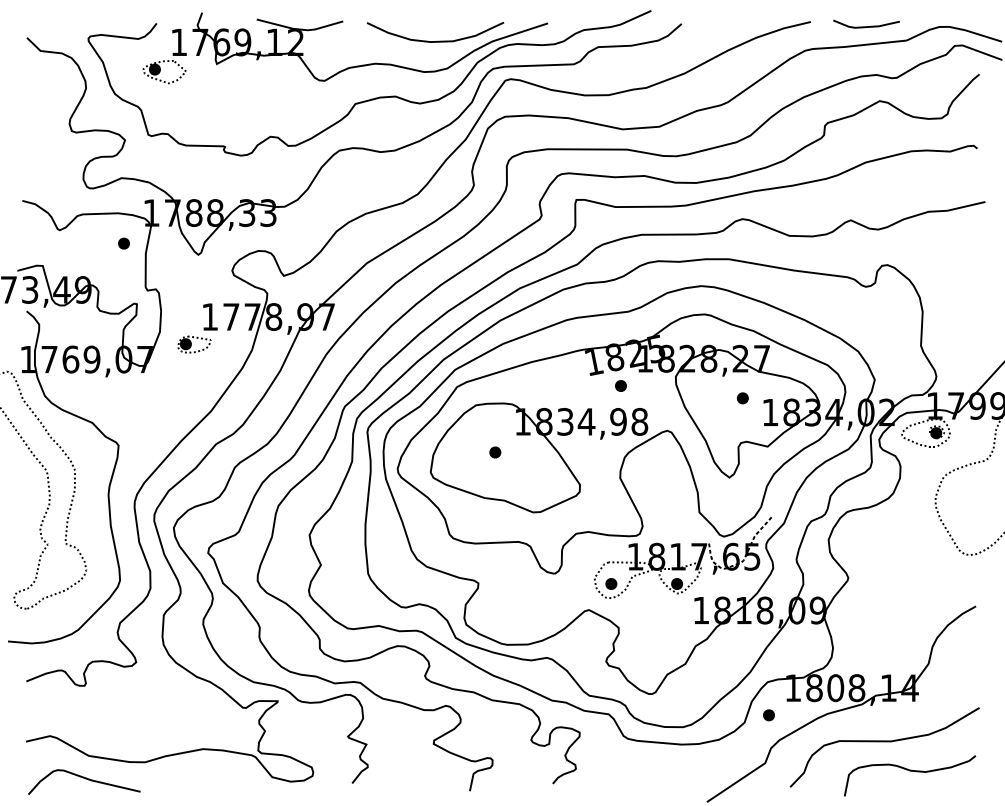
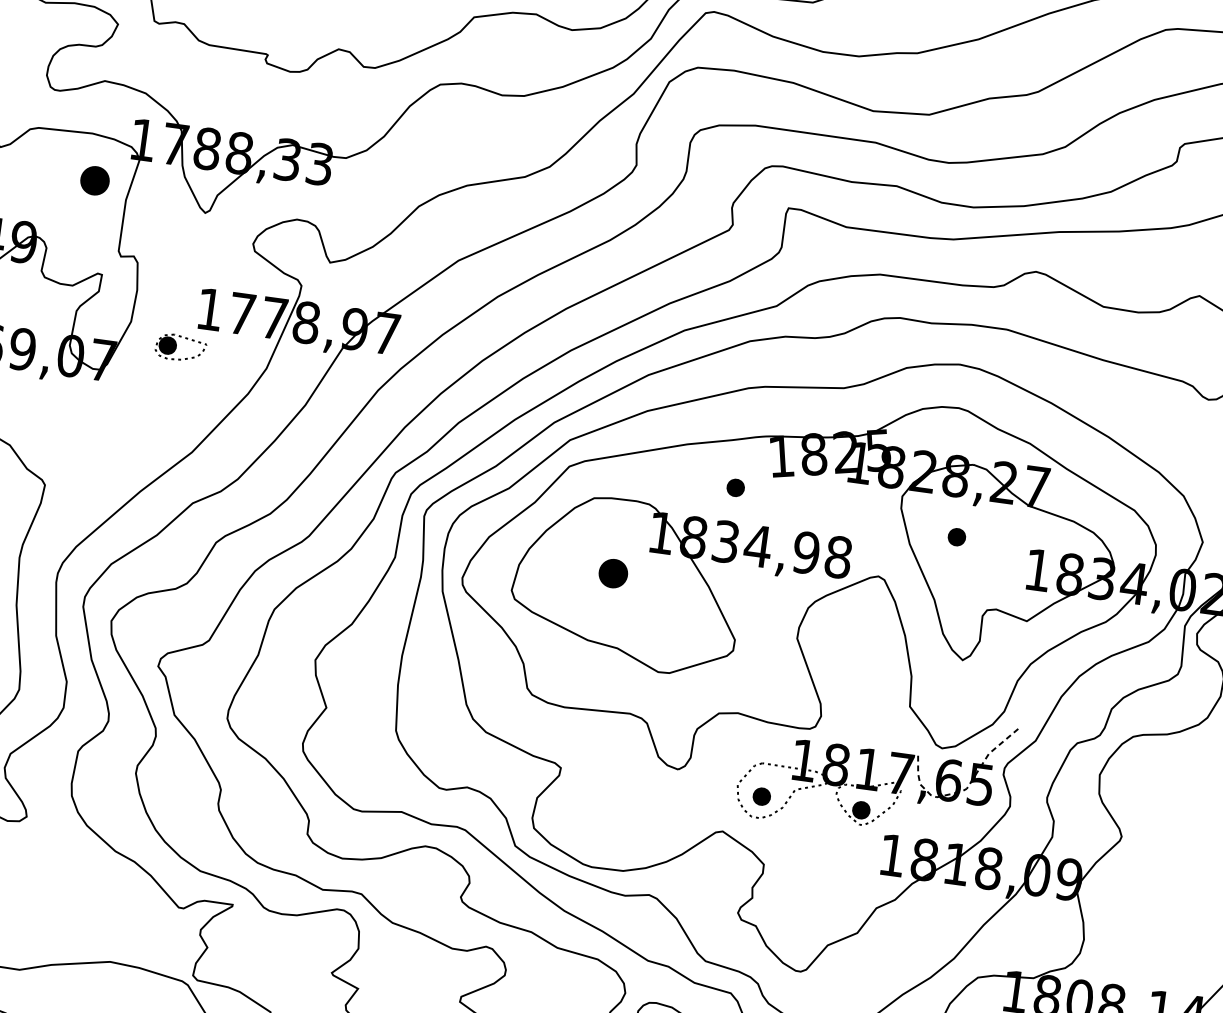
part: (123, 243) -> (94, 180), size x1.6
part: (620, 385) -> (735, 487), moved
part: (742, 398) -> (956, 537), moved
part: (495, 452) -> (613, 573), size x1.6

